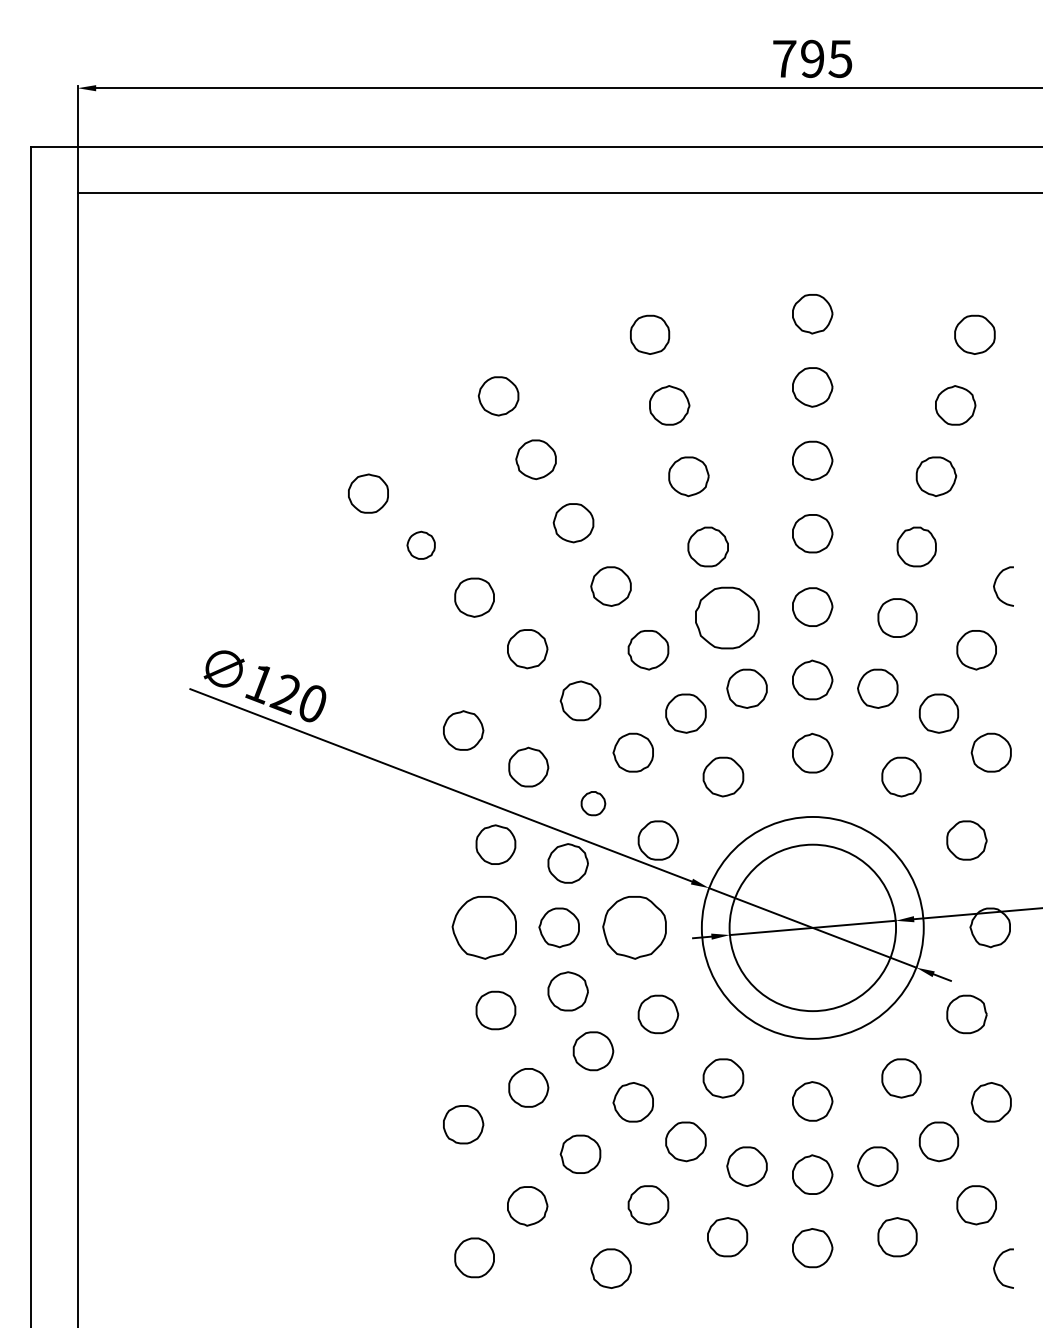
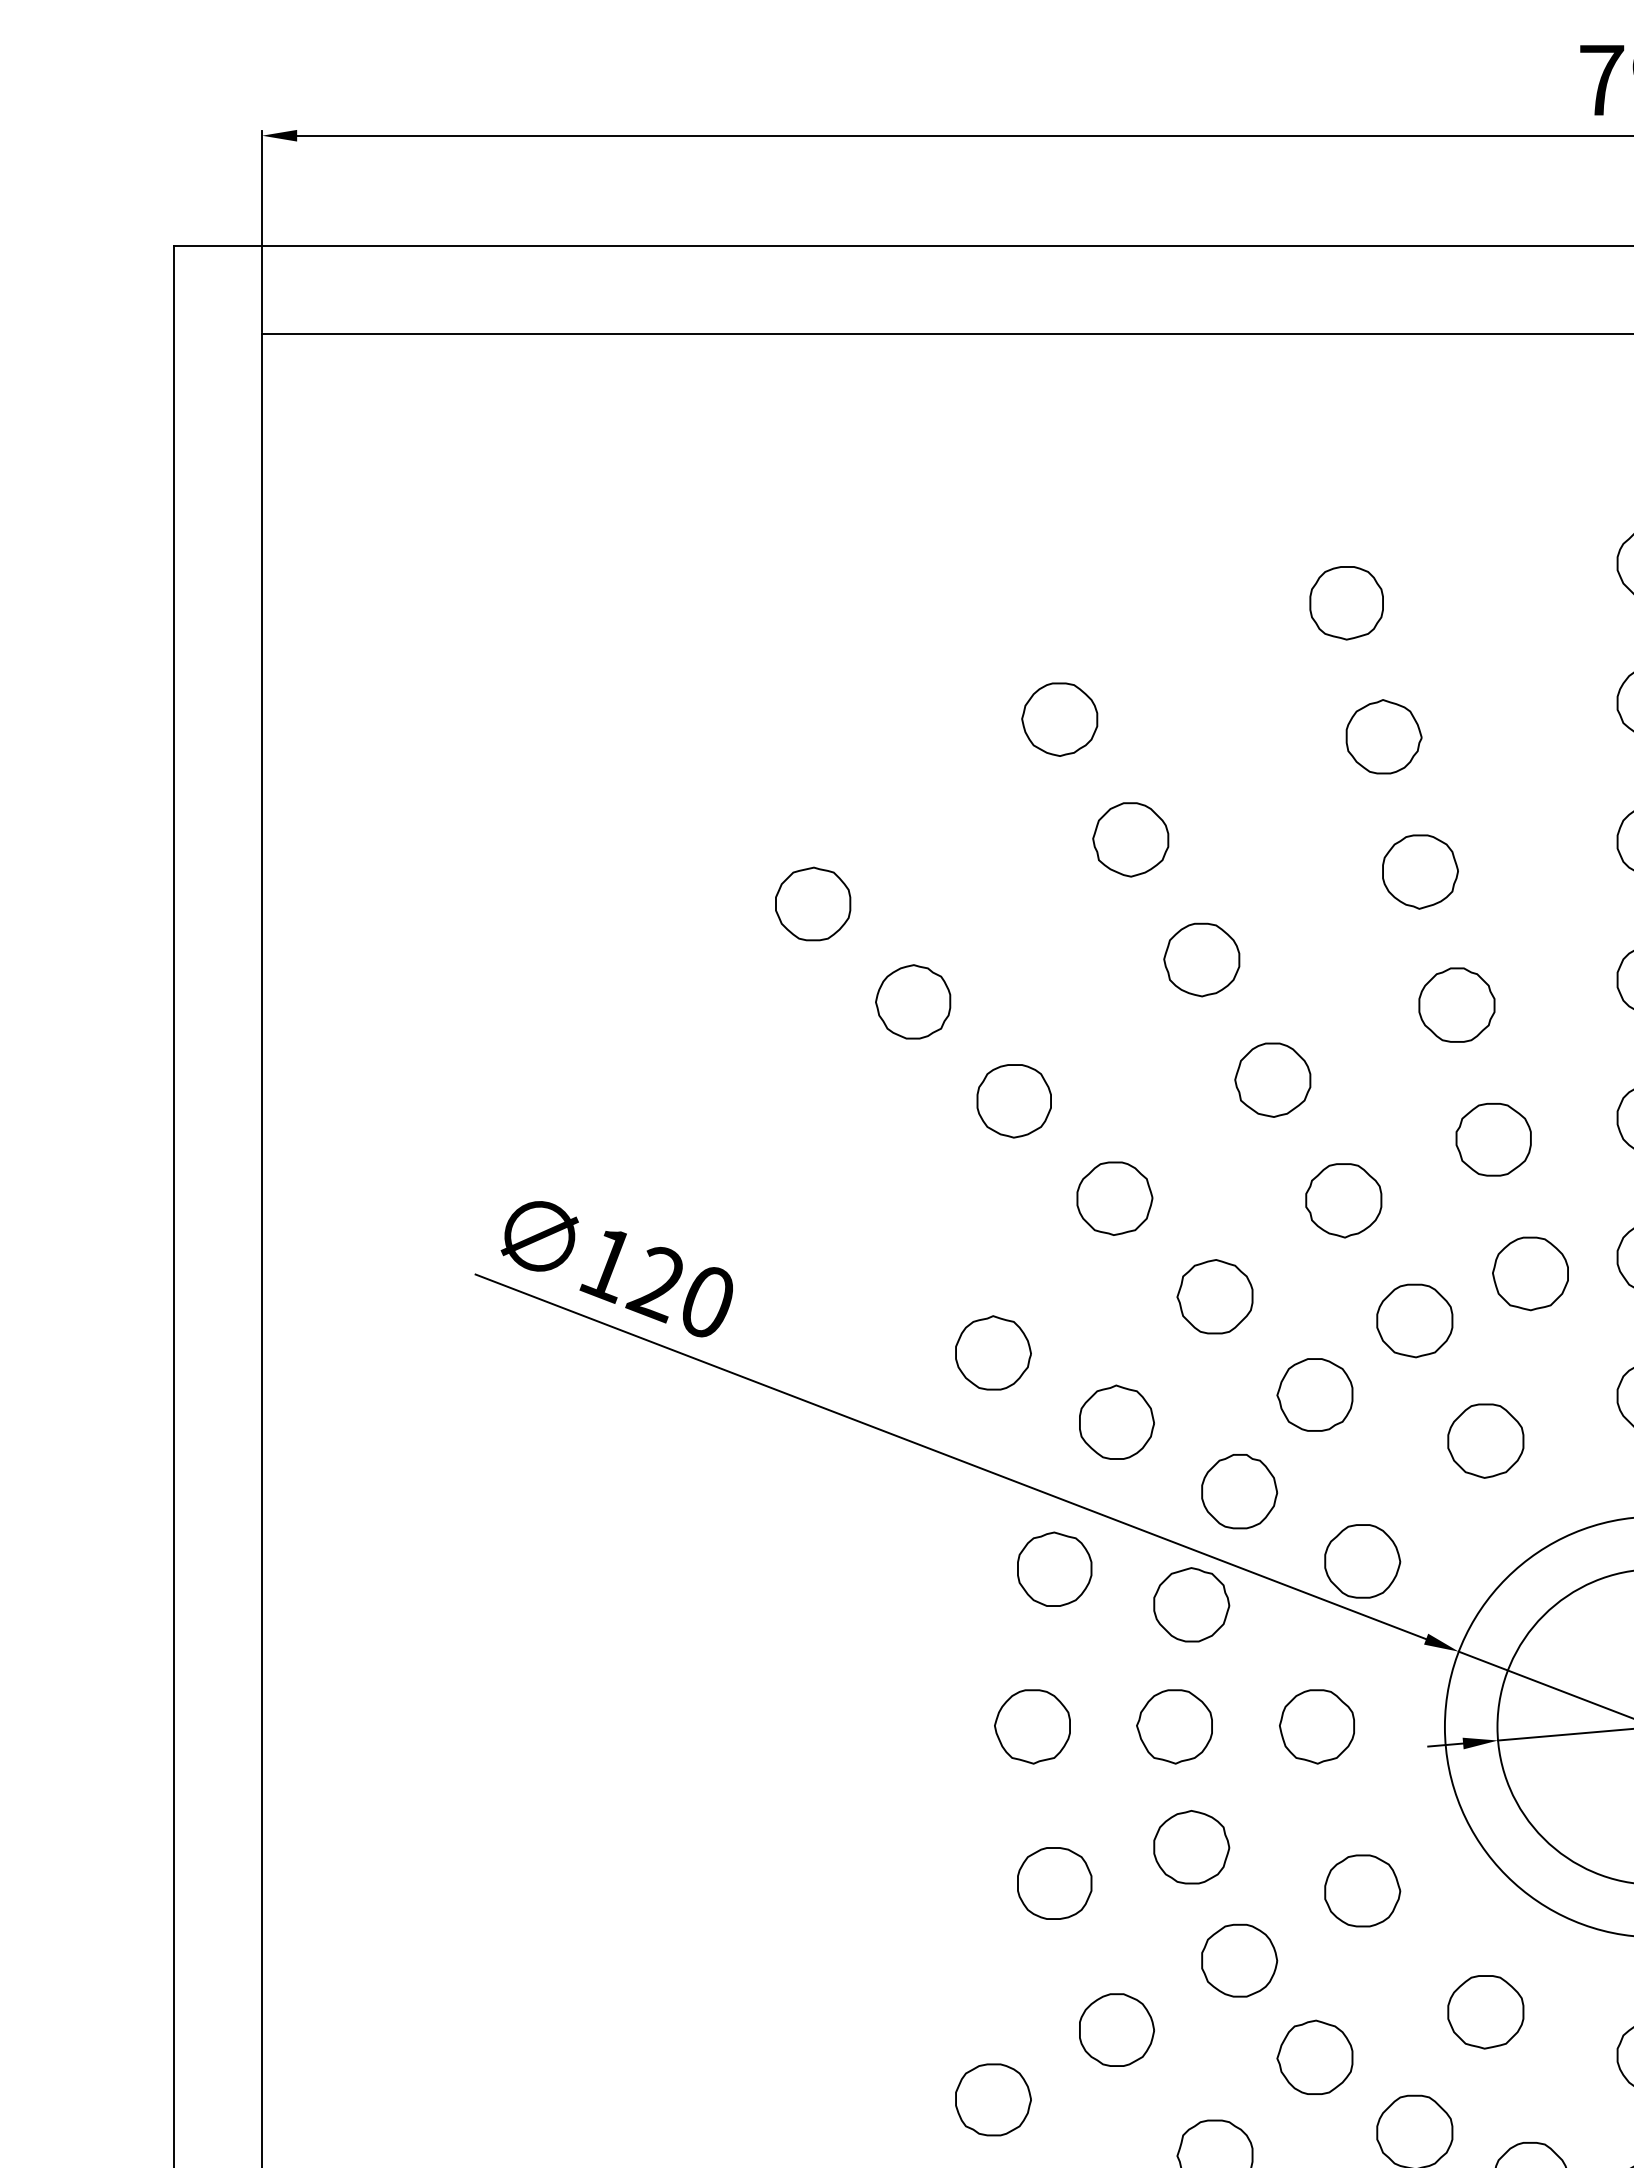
part: (420, 545) -> (911, 1002), size x1.43
part: (727, 617) -> (1493, 1138), size x0.62
part: (593, 803) -> (1239, 1491), size x1.67
part: (483, 927) -> (1031, 1726), size x0.62
part: (633, 927) -> (1315, 1726), size x0.62

